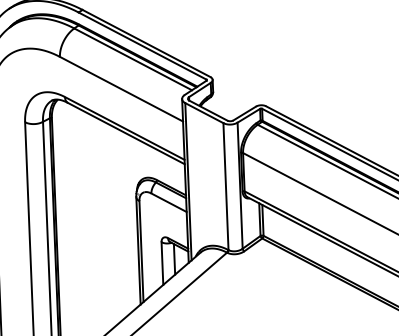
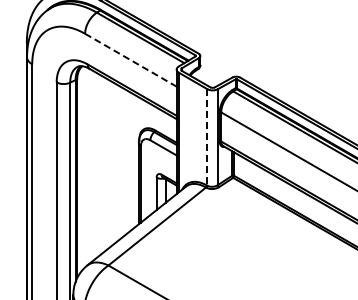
line: (121, 89) -> (130, 60), solid -> dashed
line: (226, 186) -> (207, 137), solid -> dashed

